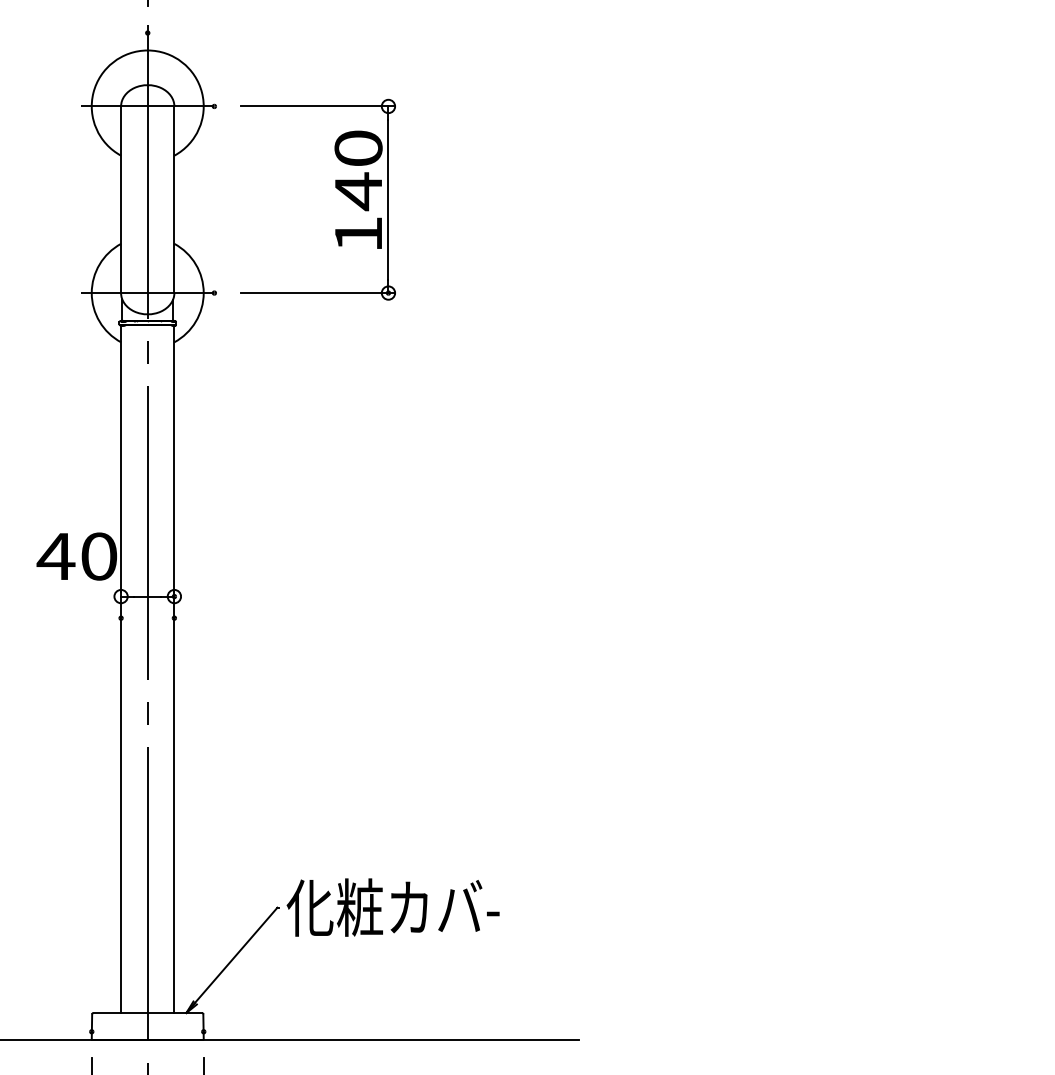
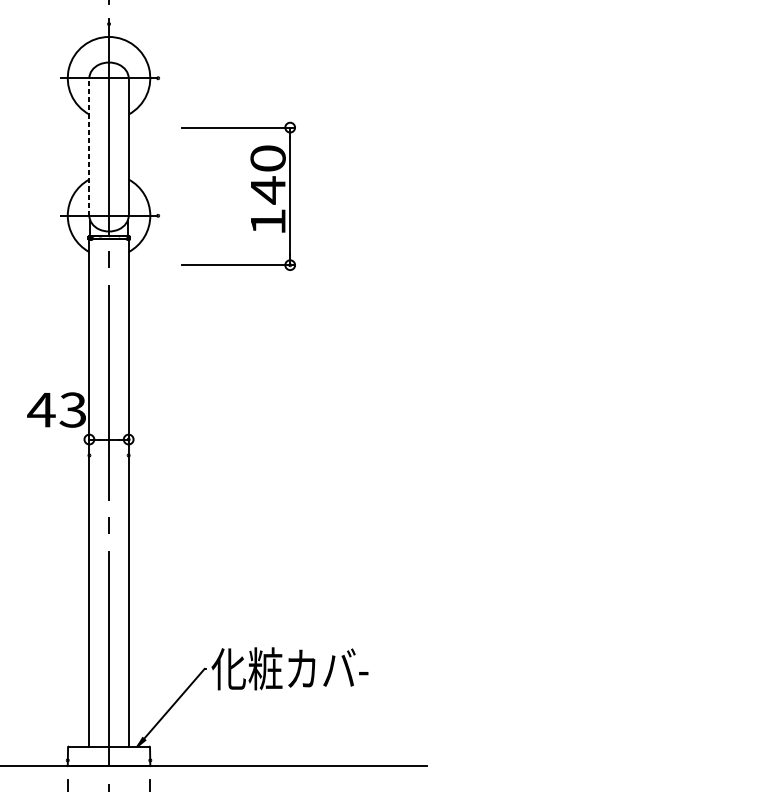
part: (335, 187) -> (251, 187), moved
line: (121, 199) -> (89, 146), solid -> dashed
text: (98, 556) -> (72, 410), 40 -> 43

